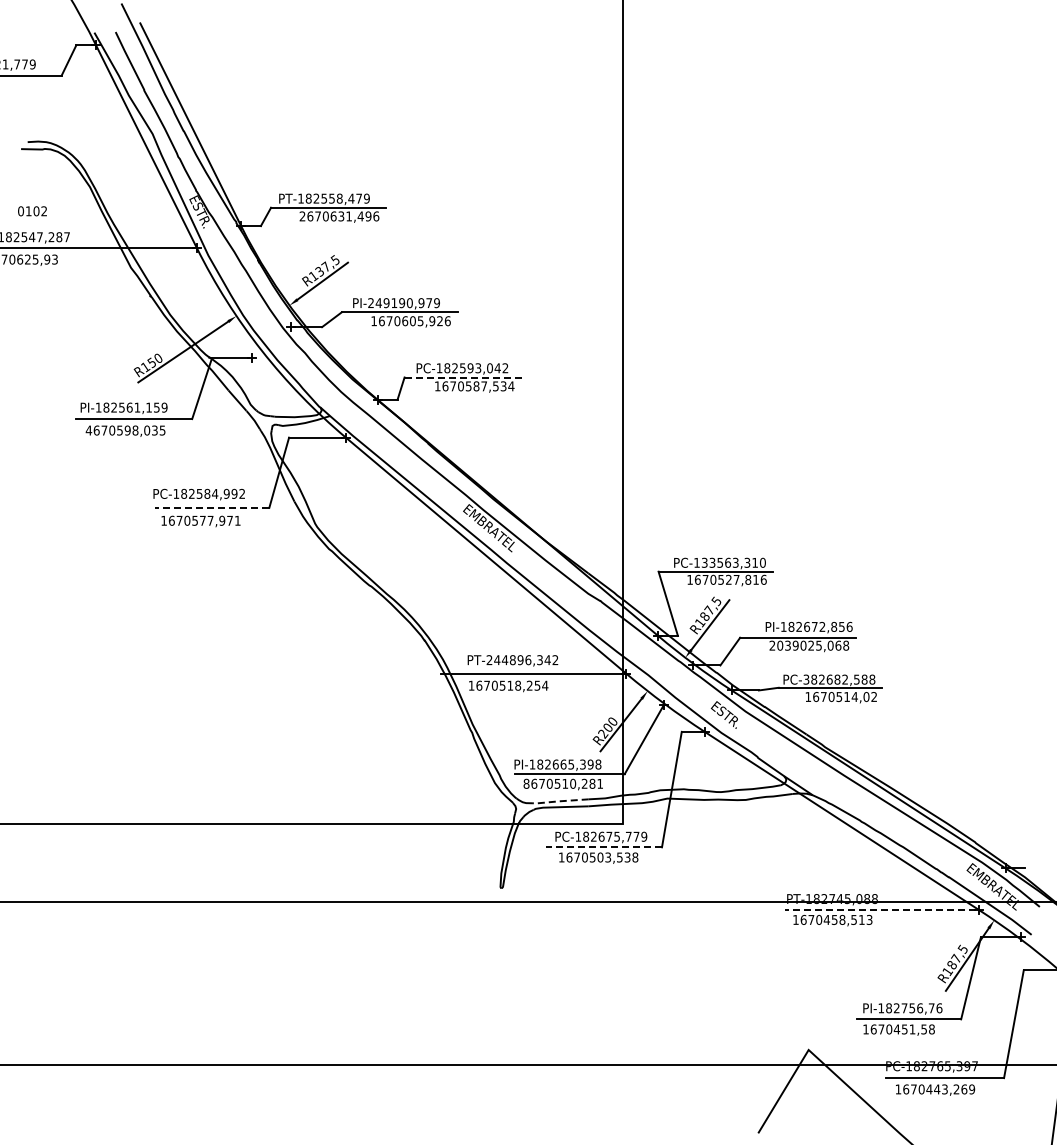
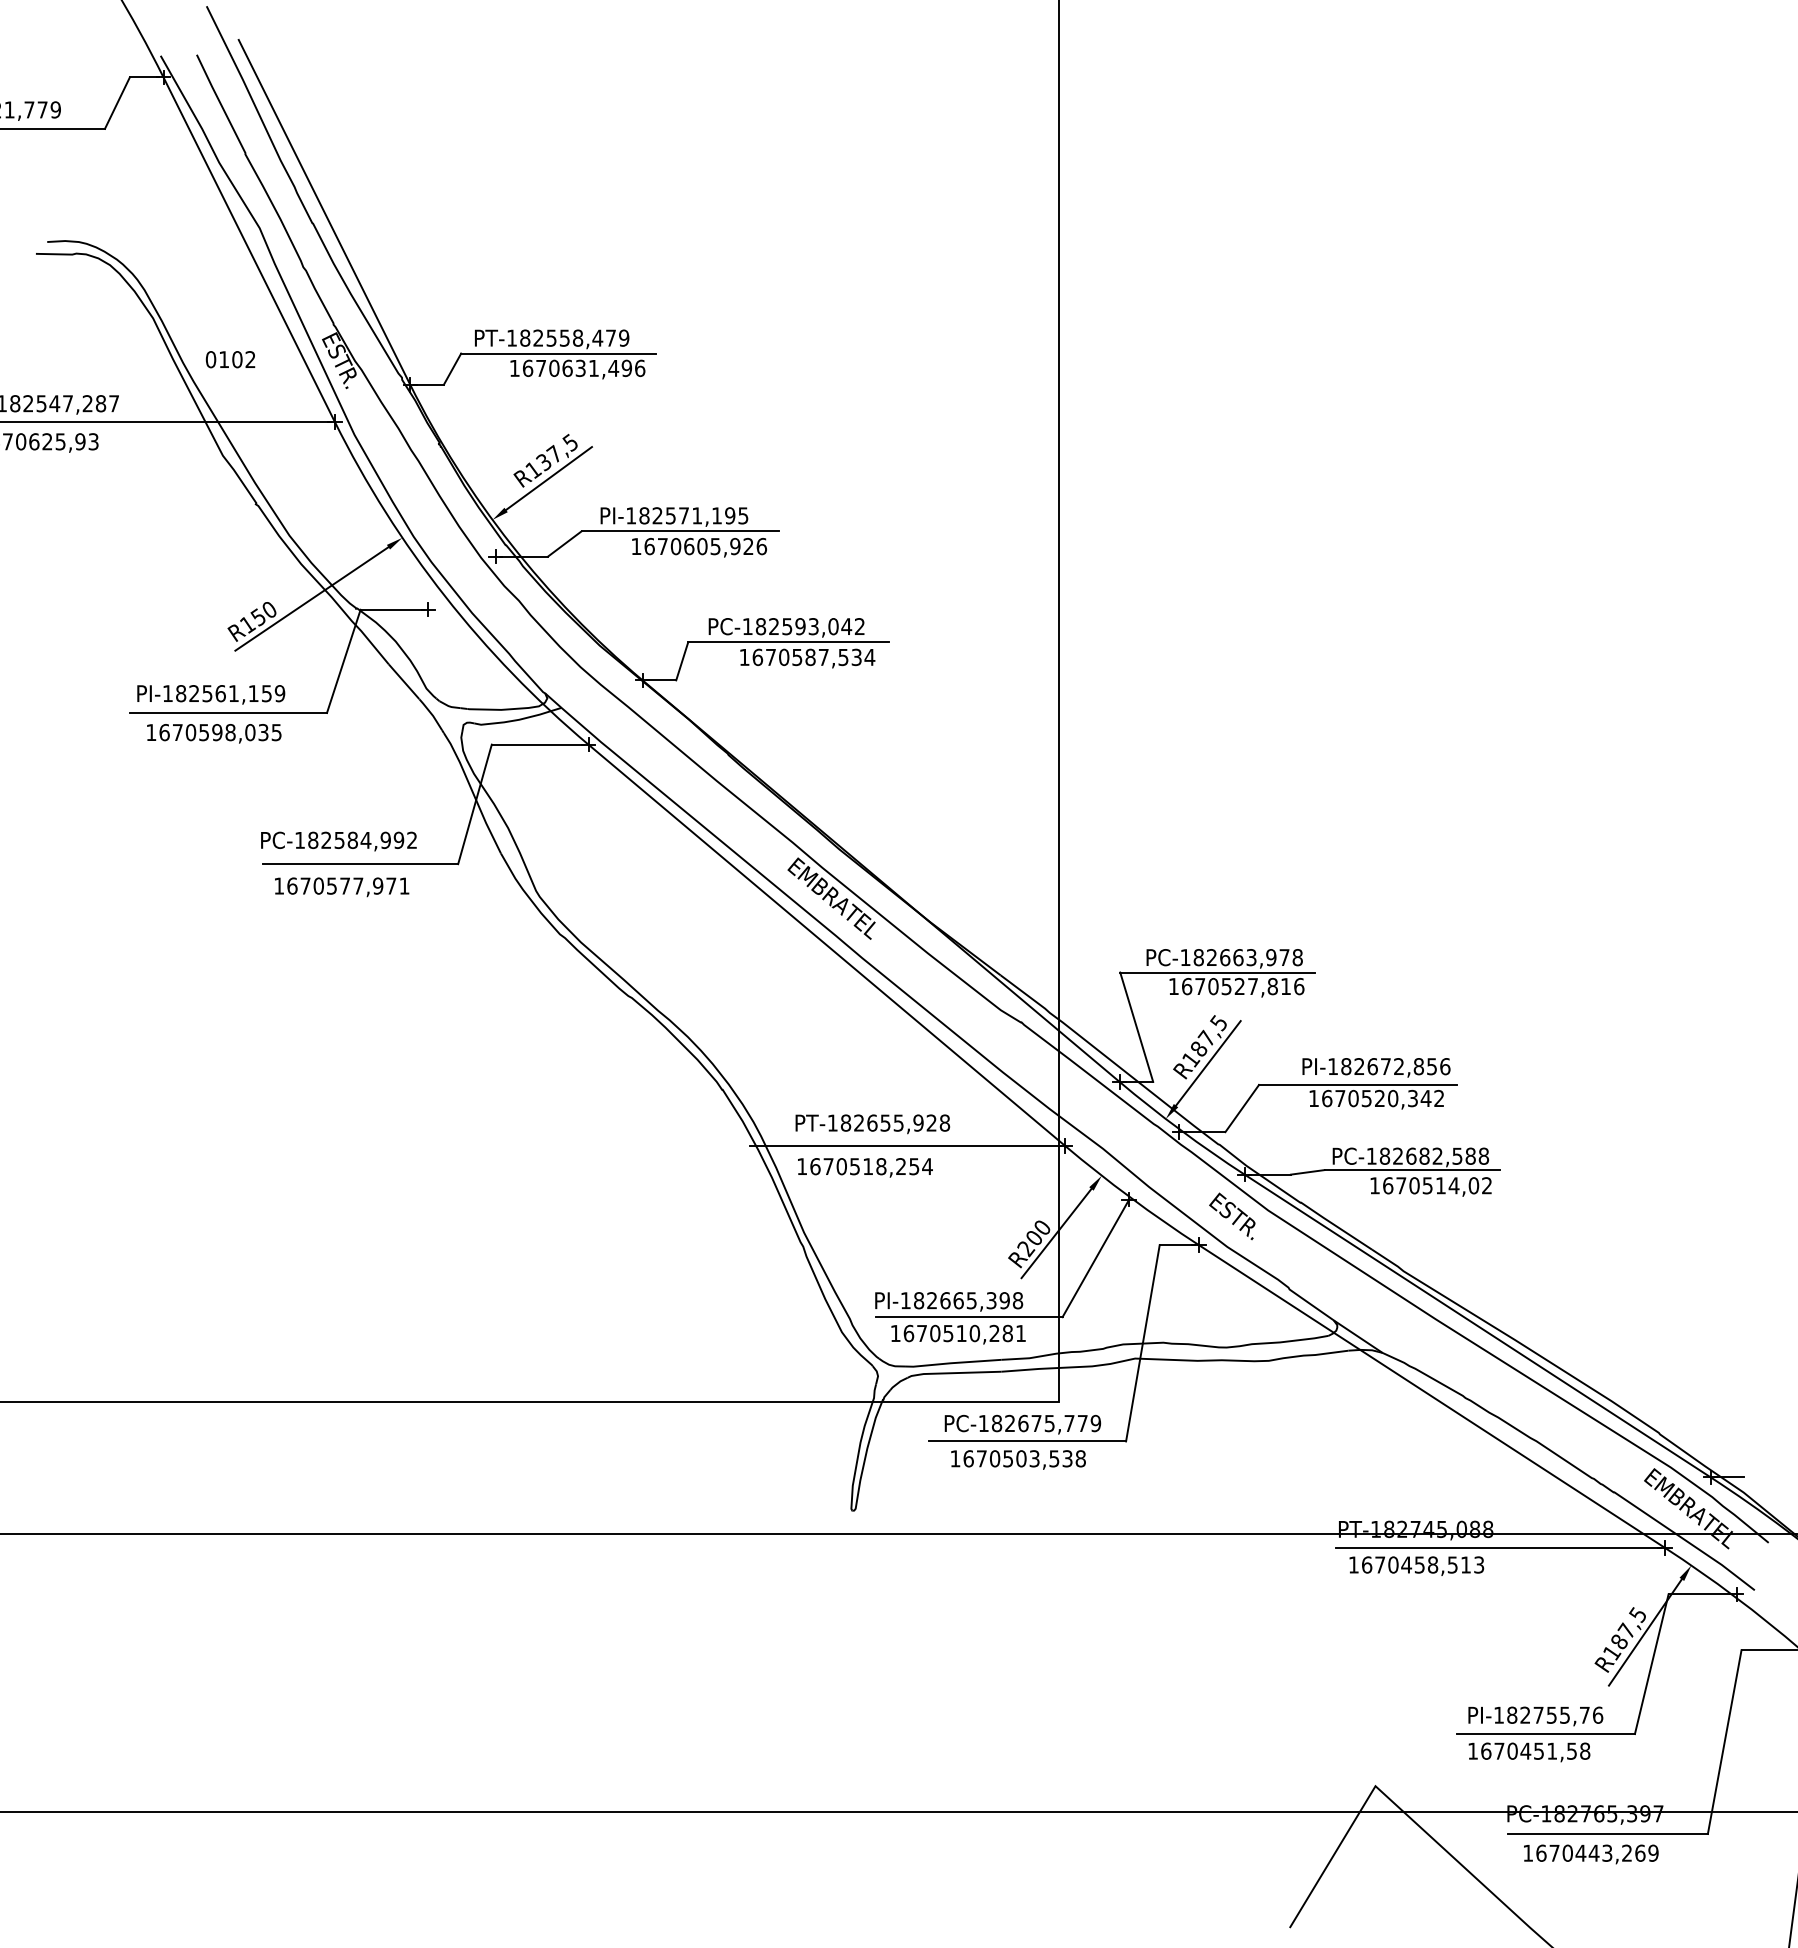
text: (32, 211) -> (230, 359), moved
text: (302, 216) -> (514, 368), 2670631,496 -> 1670631,496
text: (403, 303) -> (686, 516), PI-249190,979 -> PI-182571,195
line: (463, 377) -> (788, 642), dashed -> solid
text: (88, 430) -> (150, 732), 4670598,035 -> 1670598,035
line: (211, 507) -> (359, 863), dashed -> solid
text: (733, 562) -> (1247, 956), PC-133563,310 -> PC-182663,978
text: (809, 645) -> (1376, 1098), 2039025,068 -> 1670520,342
text: (522, 660) -> (888, 1123), PT-244896,342 -> PT-182655,928
text: (806, 679) -> (1371, 1155), PC-382682,588 -> PC-182682,588
text: (526, 783) -> (895, 1332), 8670510,281 -> 1670510,281
line: (558, 801) -> (950, 1363), dashed -> solid
line: (603, 847) -> (1026, 1441), dashed -> solid
line: (880, 909) -> (1497, 1547), dashed -> solid
text: (920, 1008) -> (1565, 1715), PI-182756,76 -> PI-182755,76

